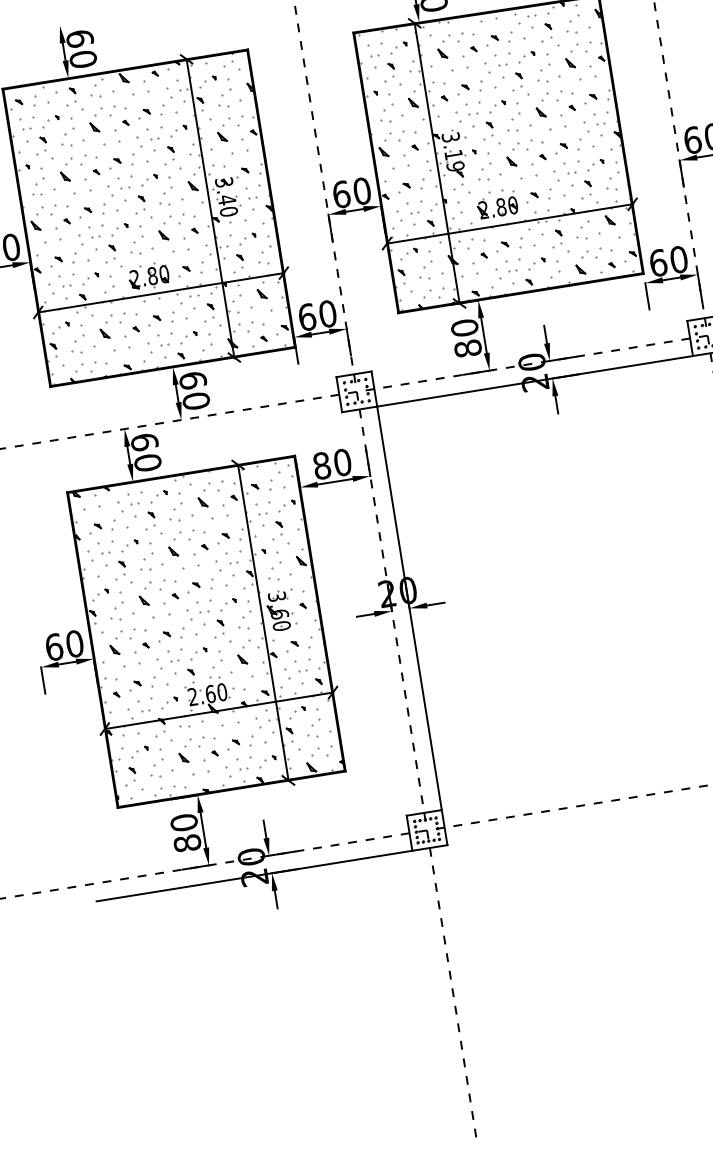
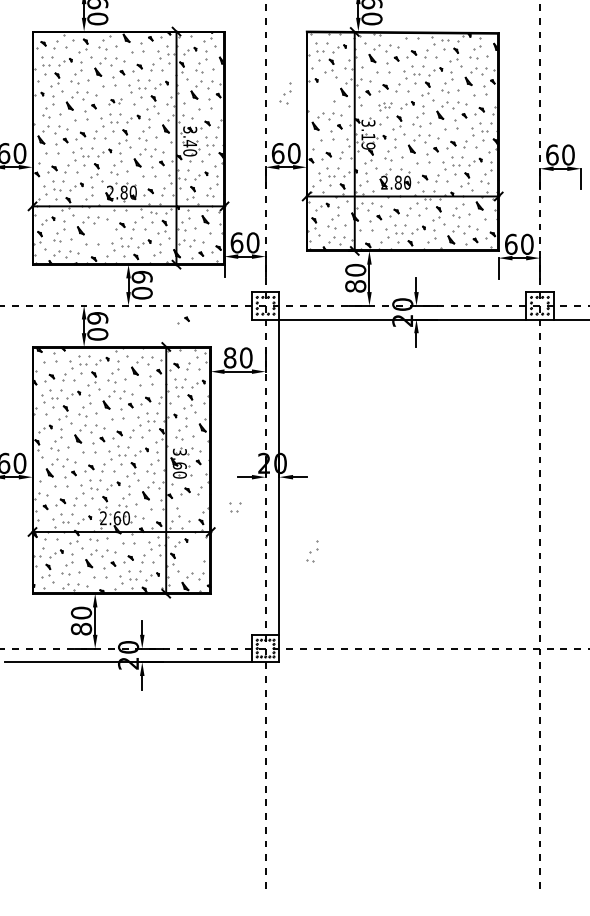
part: (386, 108) -> (285, 93), moved
part: (468, 112) -> (384, 106), size x0.6
part: (121, 161) -> (114, 101), size x0.6
part: (131, 331) -> (183, 320), moved
part: (303, 665) -> (235, 507), moved
part: (314, 723) -> (312, 551), moved

